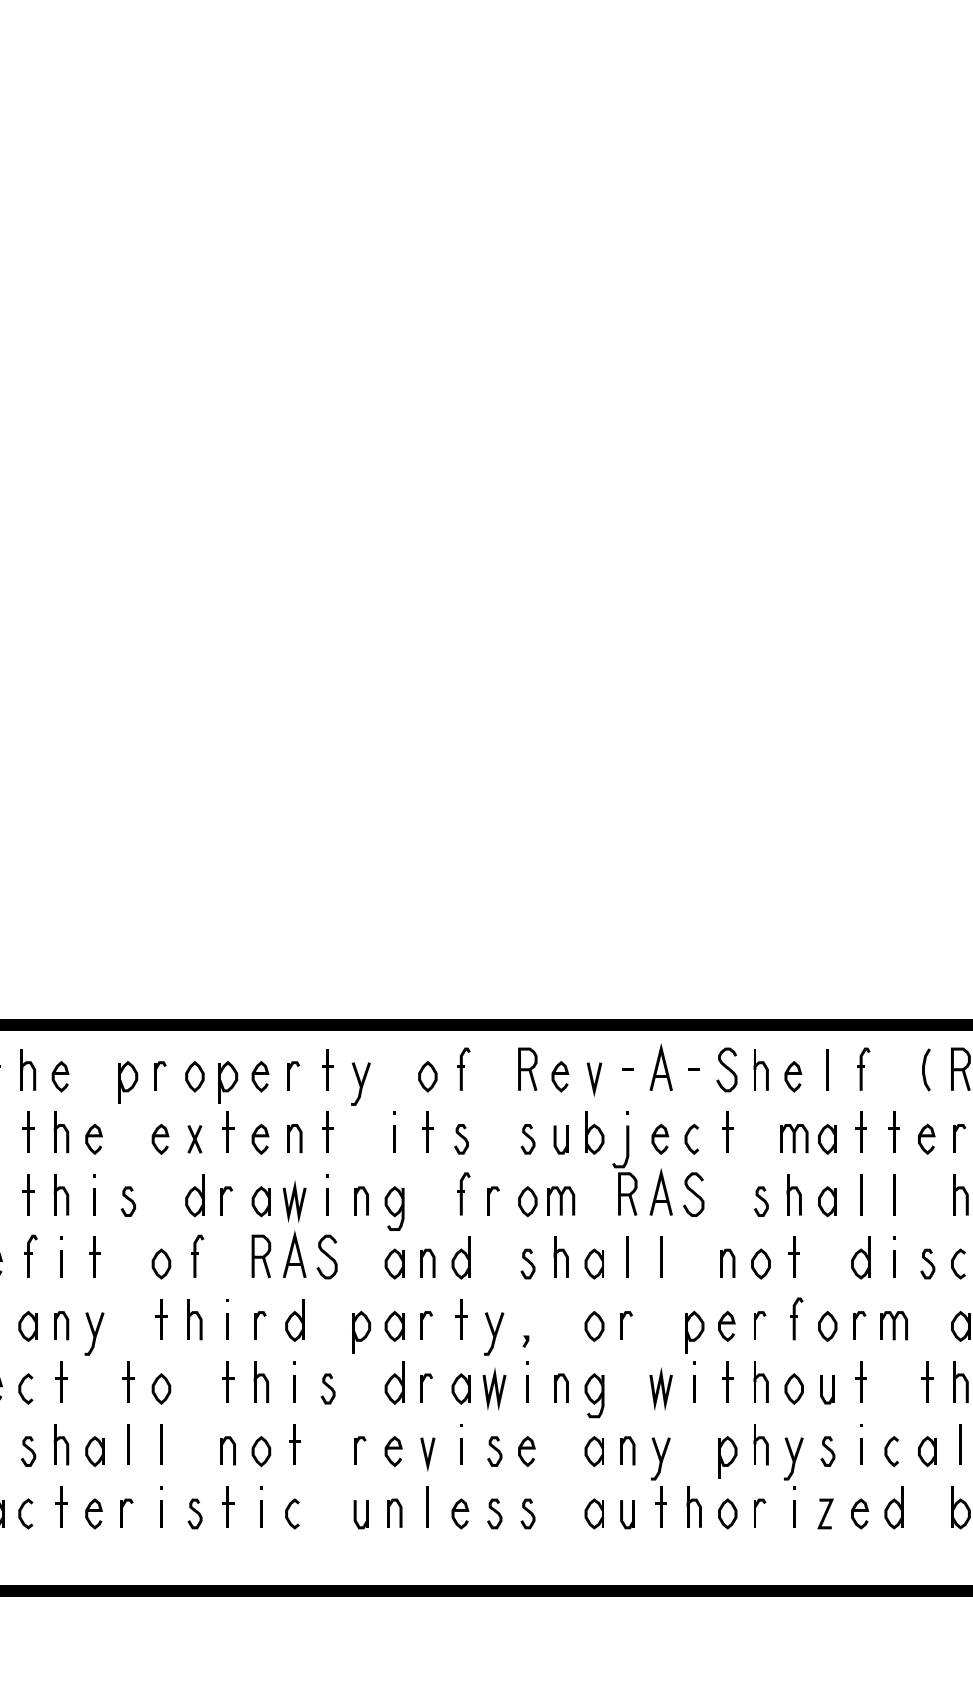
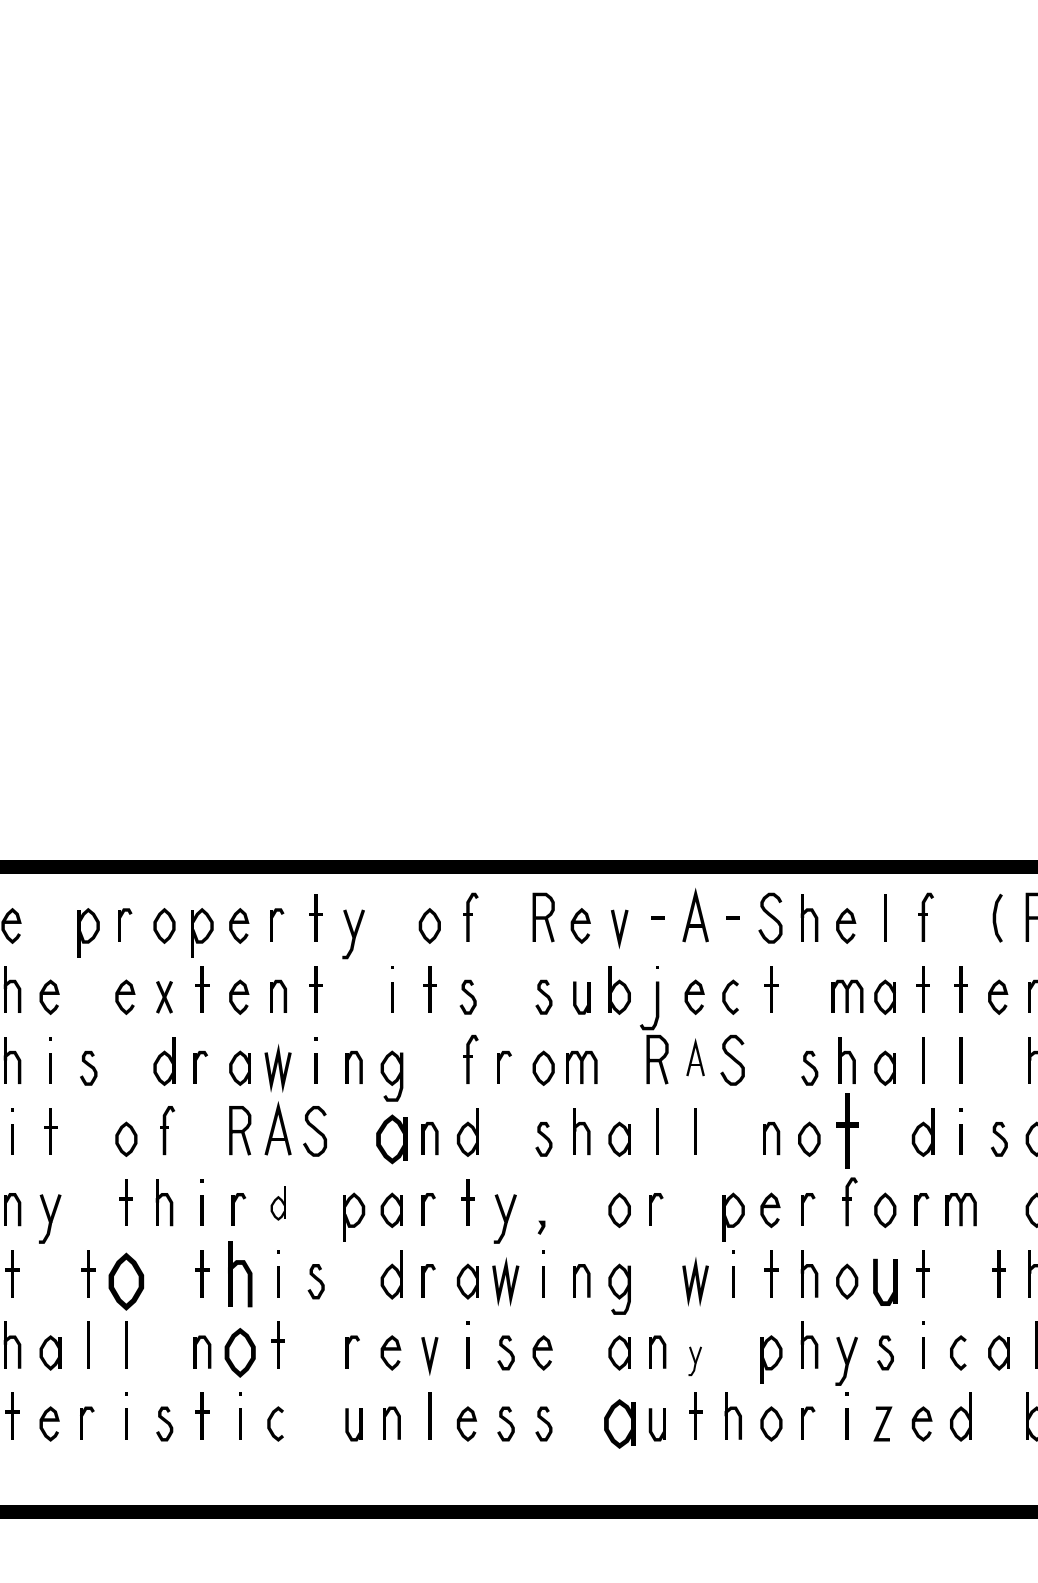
part: (660, 1191) -> (694, 1056), size x0.7
part: (793, 1256) -> (846, 1130), size x1.6
part: (394, 1263) -> (391, 1138), size x1.4
part: (294, 1320) -> (277, 1203), size x0.7
part: (261, 1381) -> (240, 1273), size x1.4
part: (161, 1388) -> (126, 1281), size x1.6
part: (827, 1389) -> (885, 1282), size x1.4
part: (261, 1451) -> (240, 1352), size x1.4
part: (660, 1458) -> (694, 1360), size x0.6
part: (593, 1513) -> (618, 1423), size x1.4

